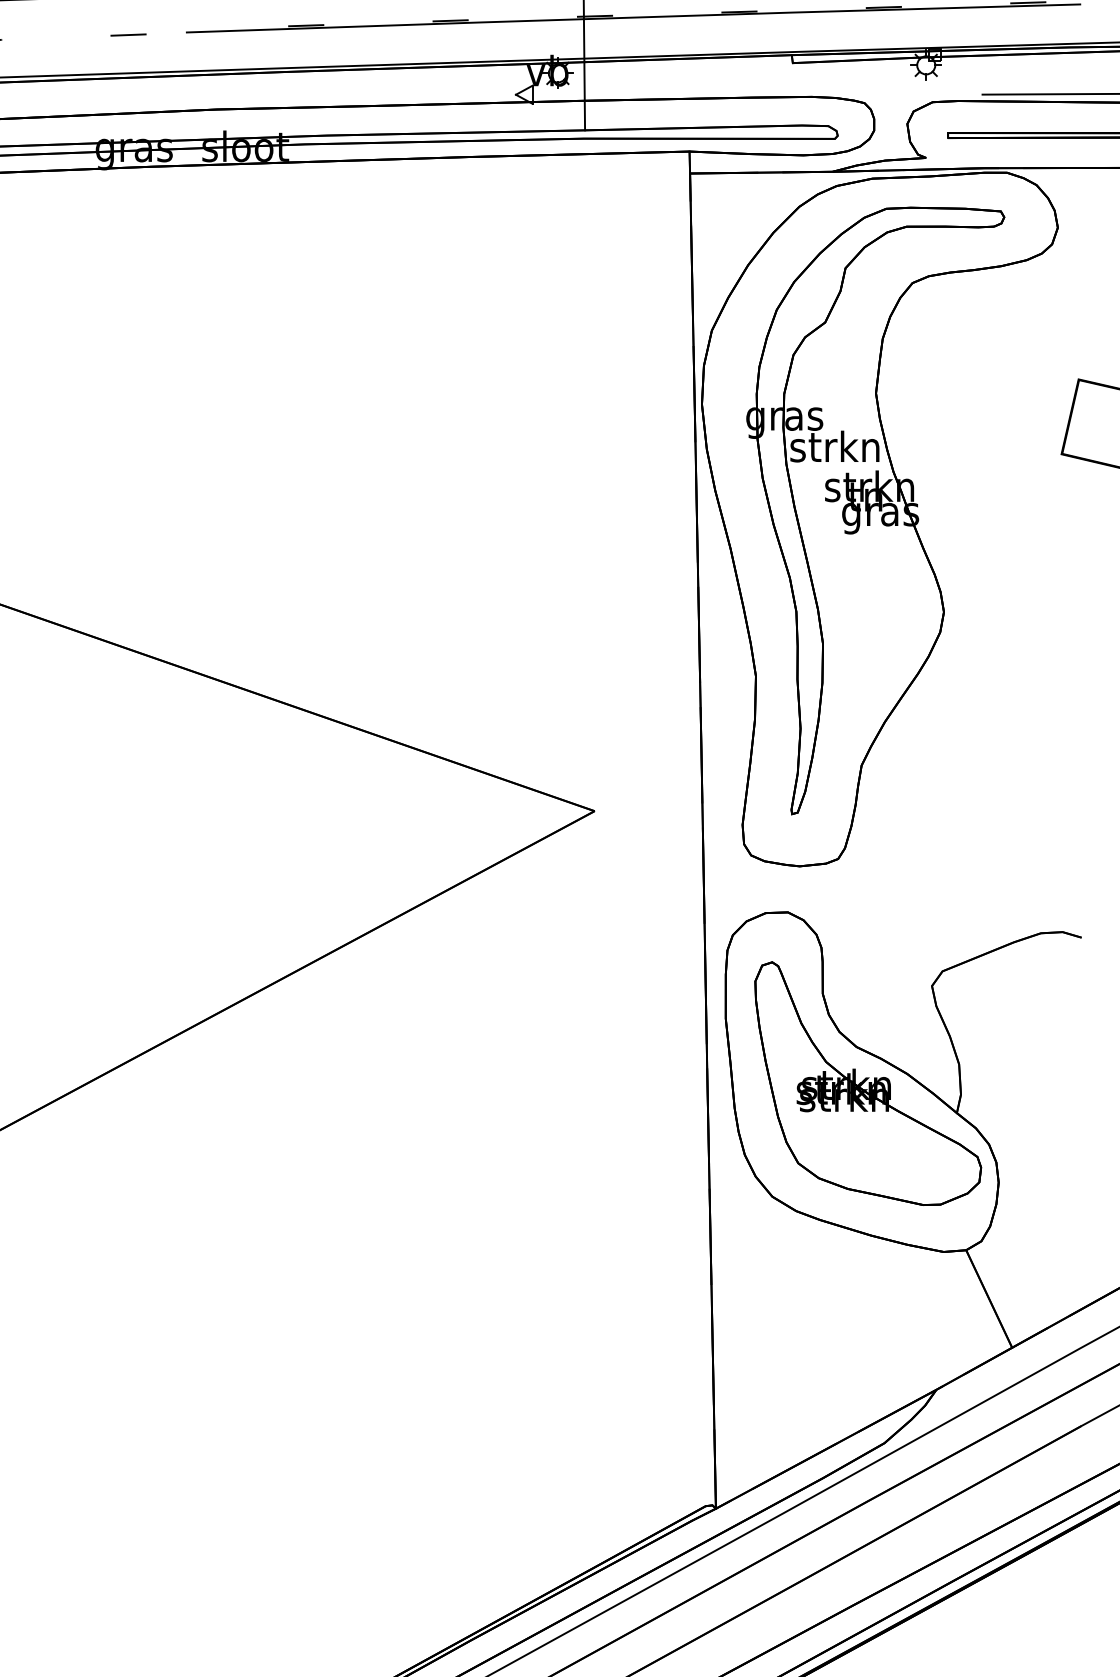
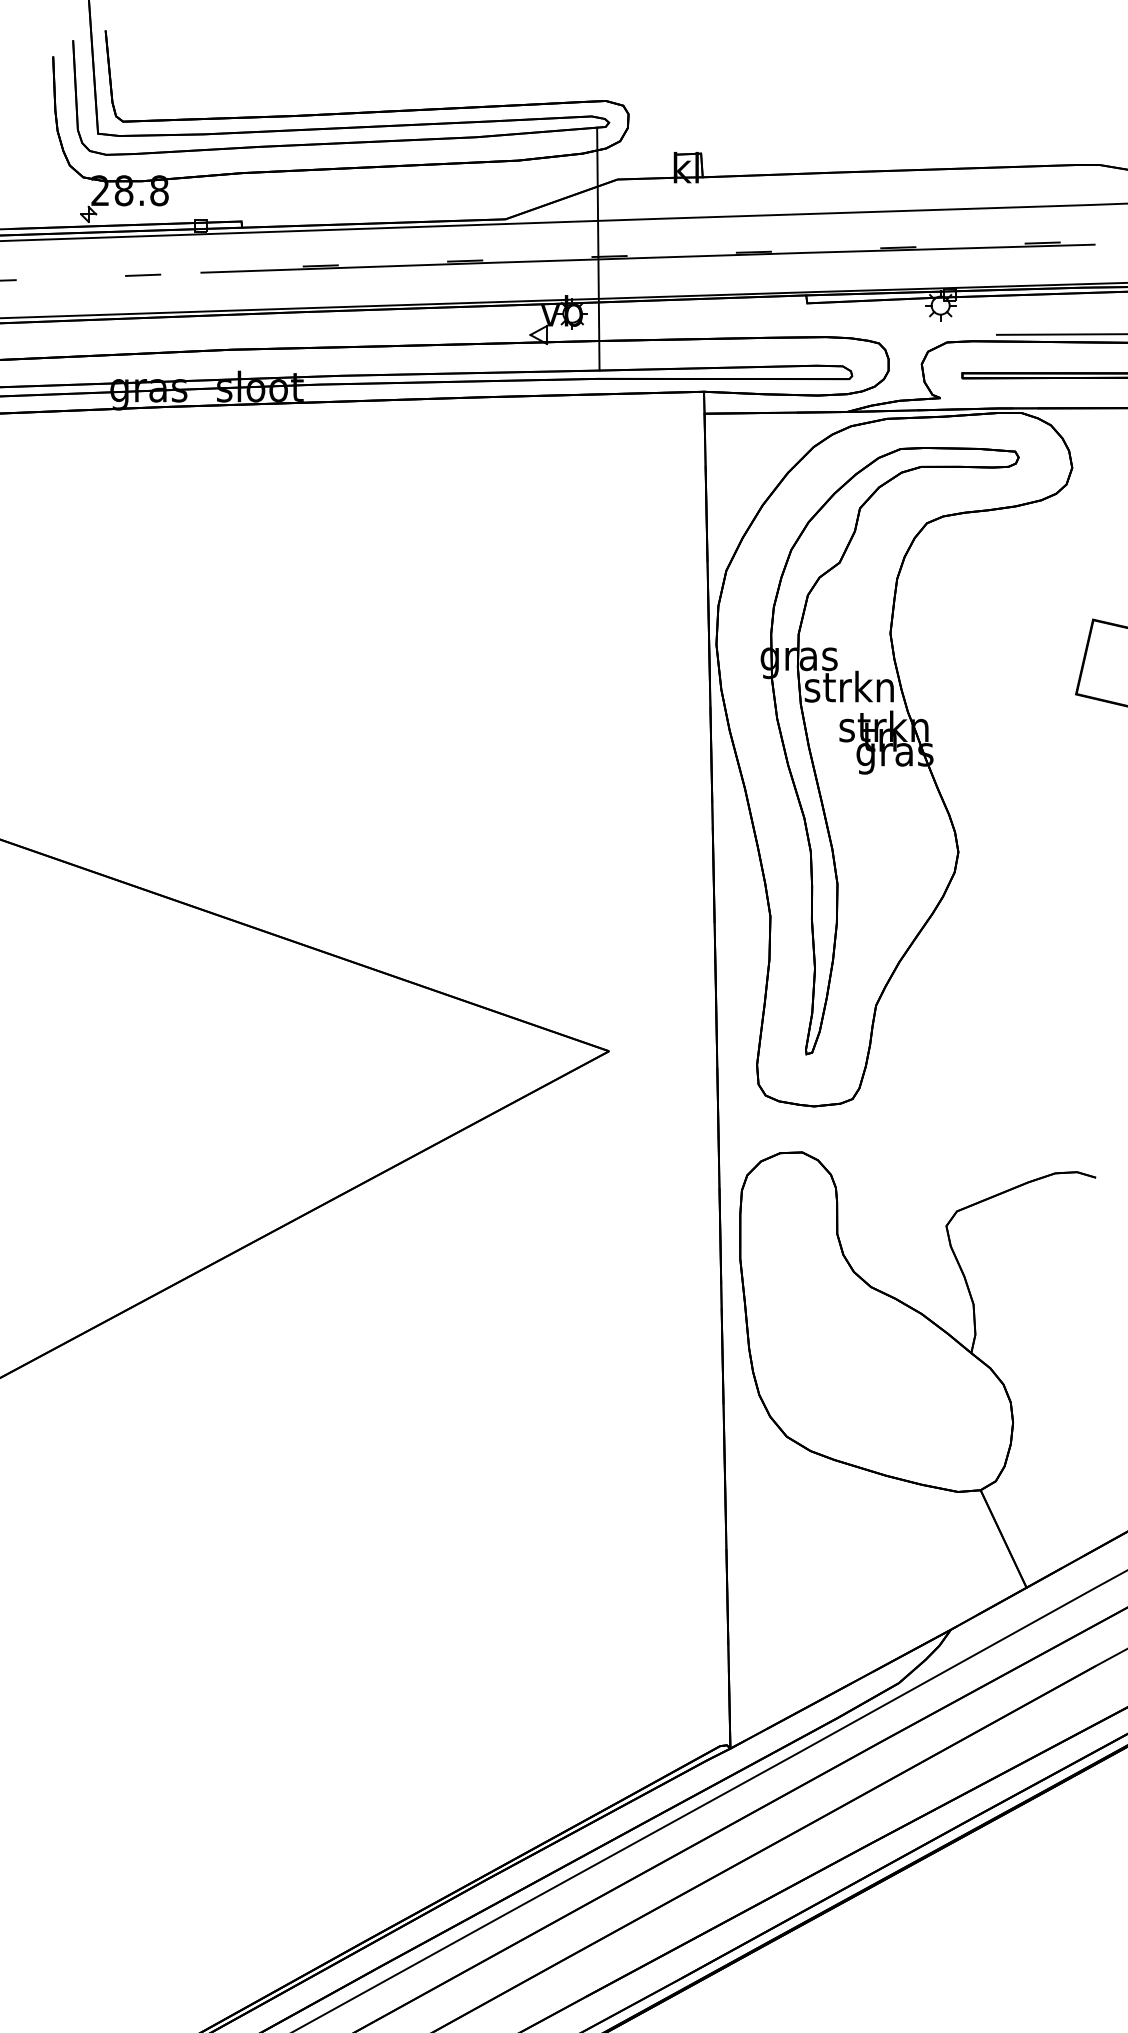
part: (868, 1083) -> (882, 1323), removed

